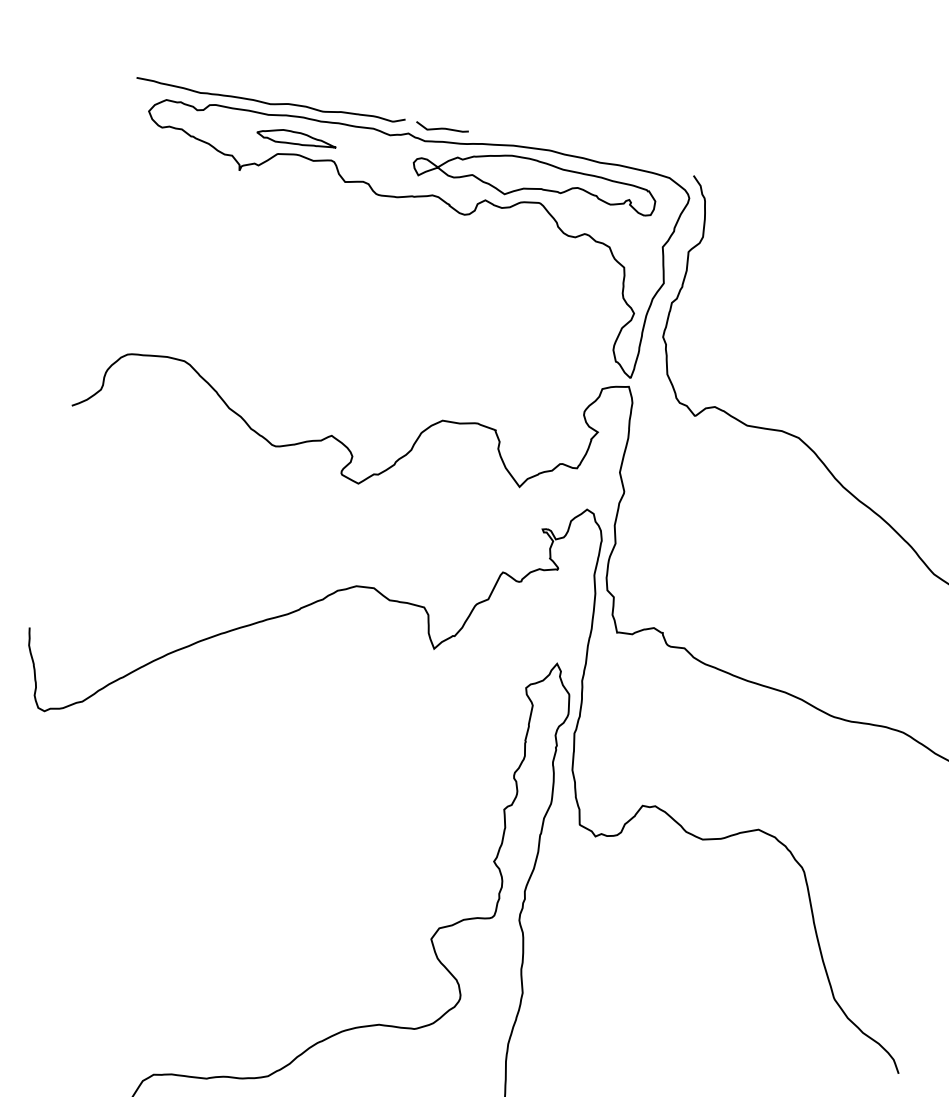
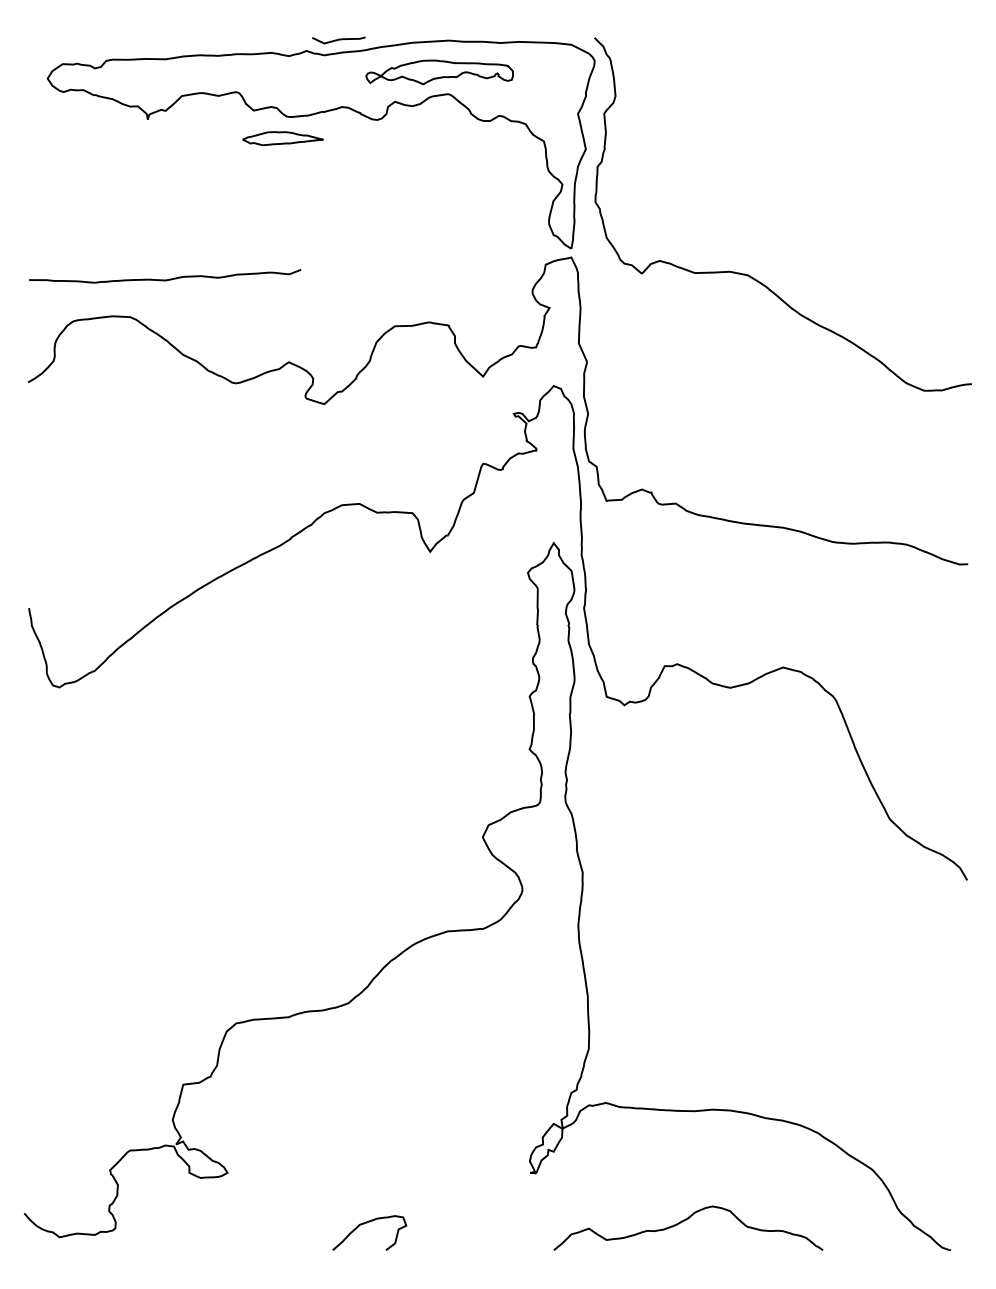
curve: (270, 103) -> (165, 279), moved
part: (296, 138) -> (282, 138), moved
part: (534, 180) -> (439, 72), size x0.6

